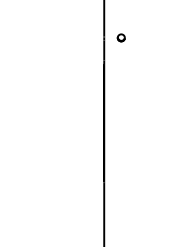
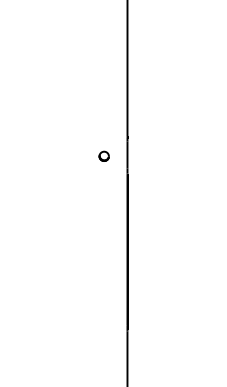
part: (120, 37) -> (103, 155), moved

